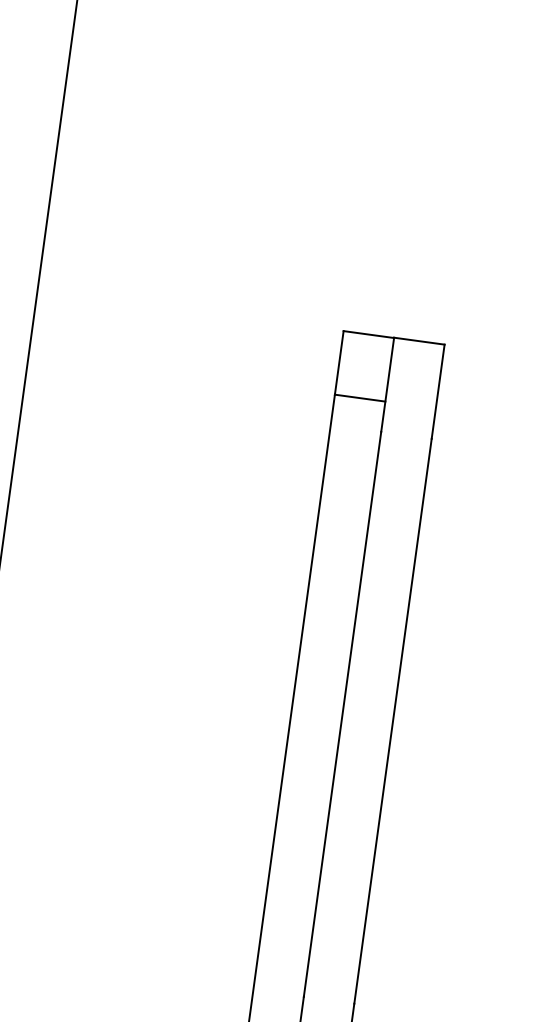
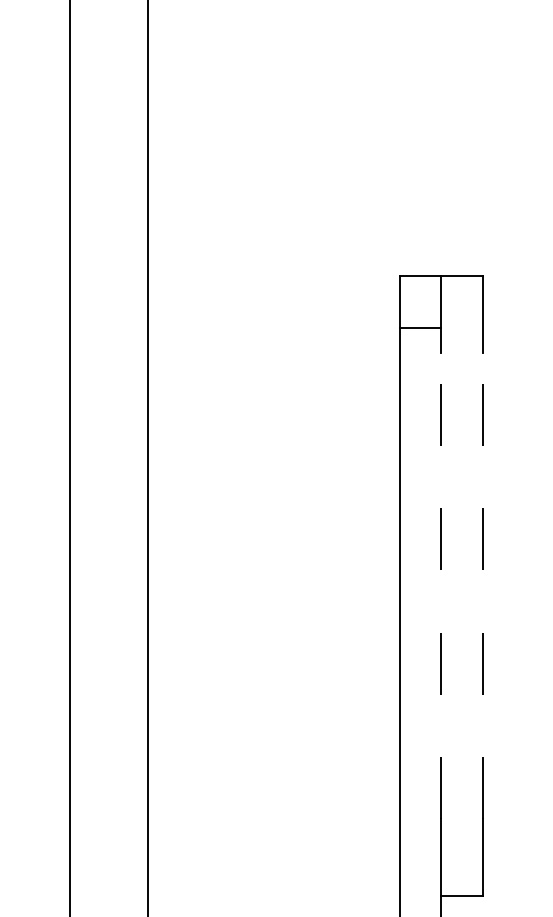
line: (342, 713) -> (441, 585), solid -> dashed
line: (392, 720) -> (482, 585), solid -> dashed

